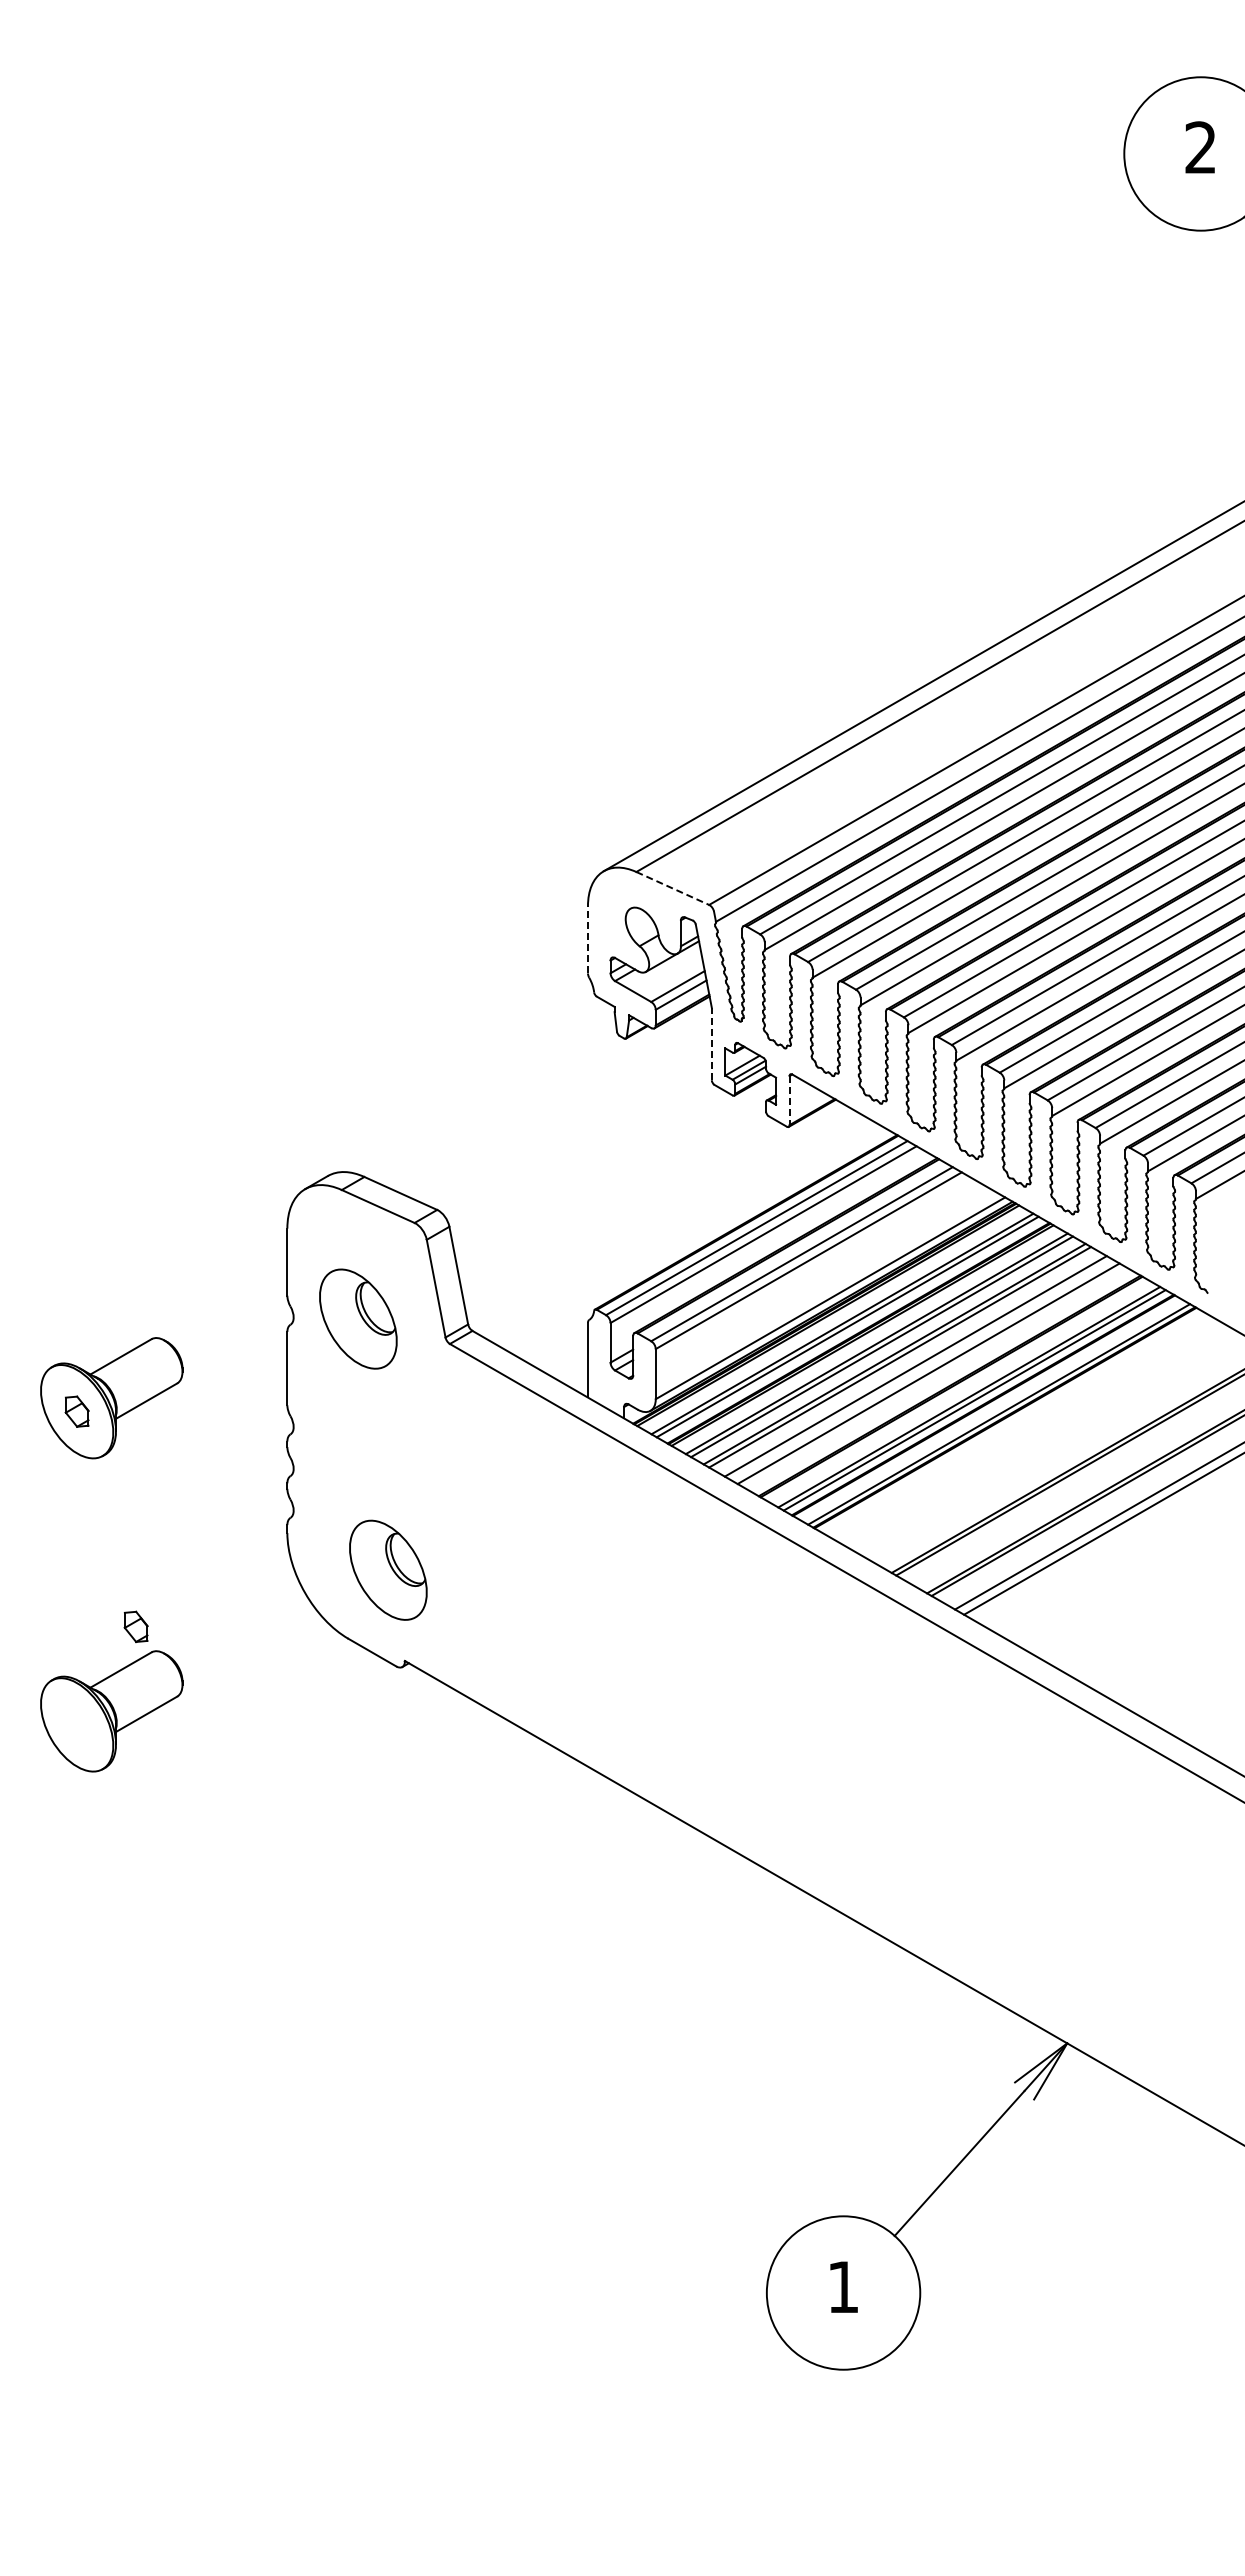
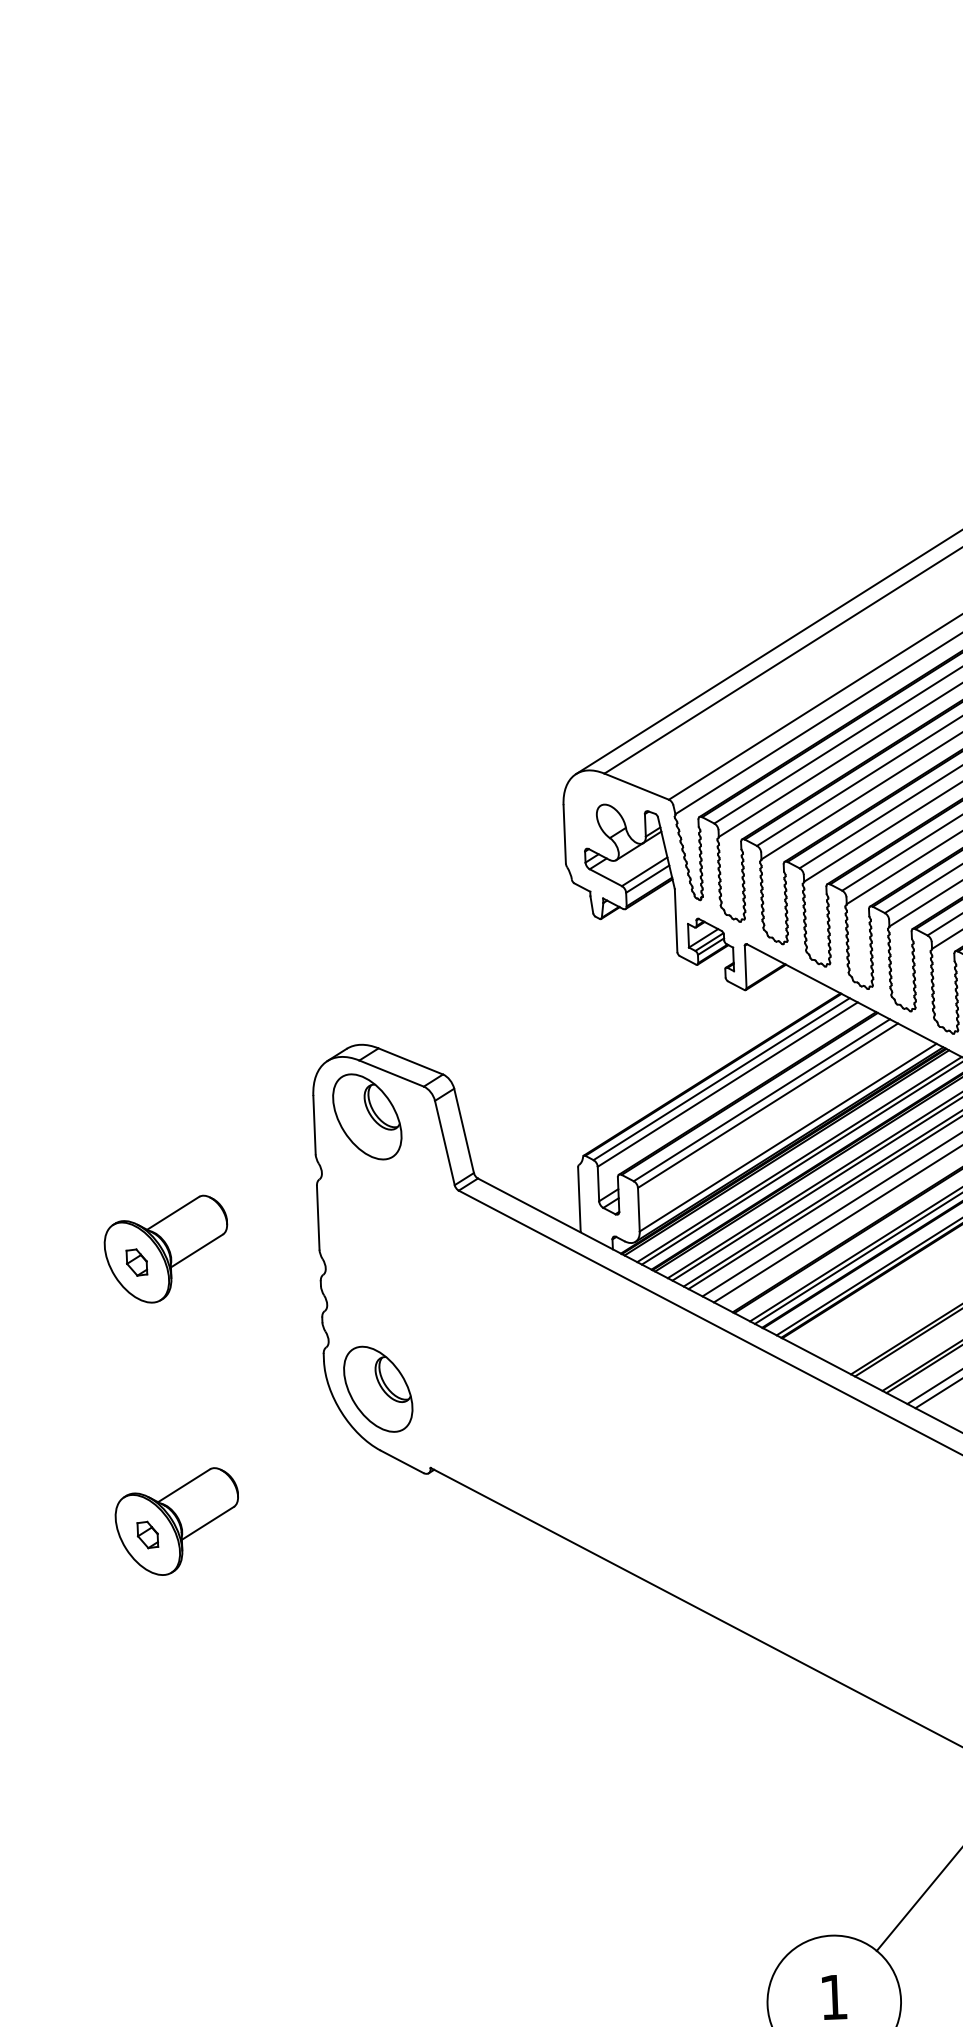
line: (672, 888) -> (636, 786), dashed -> solid
line: (587, 939) -> (564, 834), dashed -> solid
line: (711, 1043) -> (675, 920), dashed -> solid
line: (789, 1100) -> (745, 967), dashed -> solid
part: (358, 1318) -> (367, 1116), moved
part: (388, 1569) -> (378, 1388), moved
part: (135, 1626) -> (147, 1534), moved

